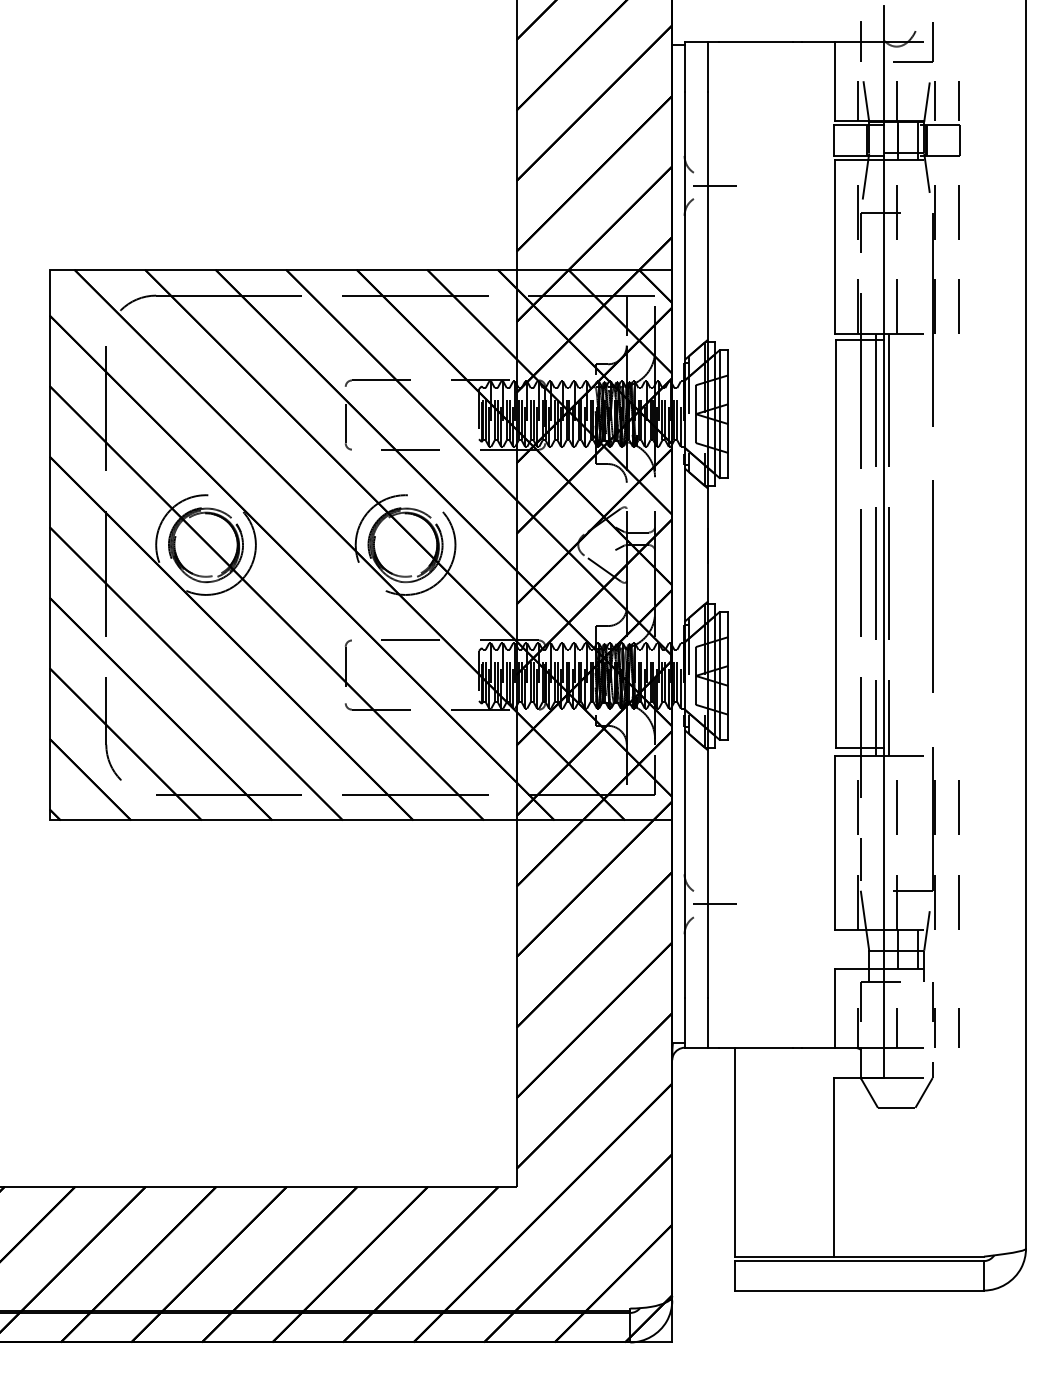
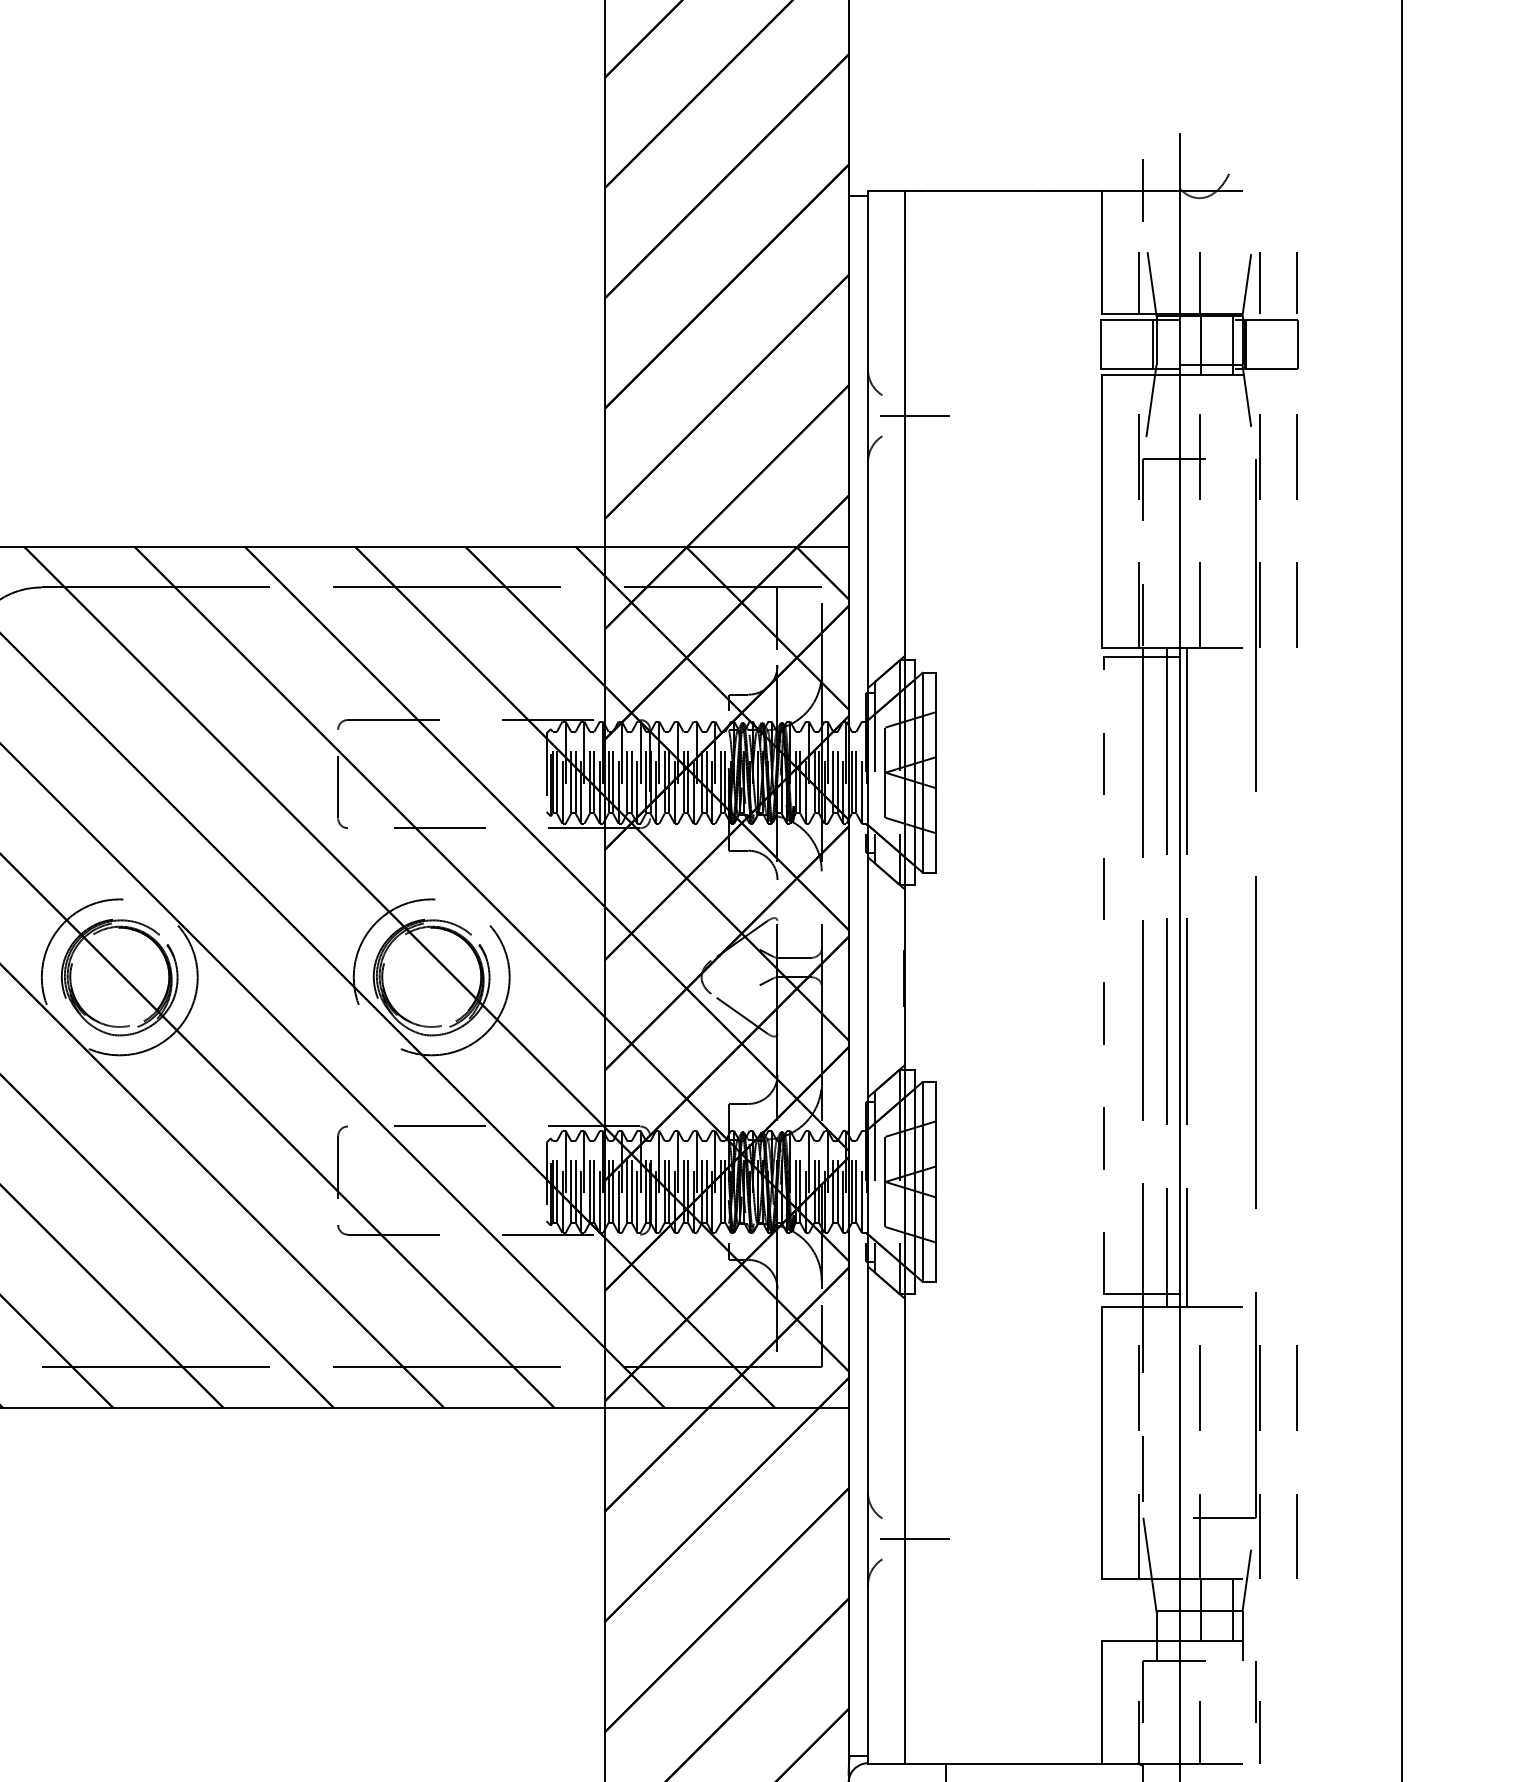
part: (932, 42) -> (1255, 191), removed
line: (835, 544) -> (1103, 976), solid -> dashed
line: (958, 1027) -> (1296, 1731), removed

